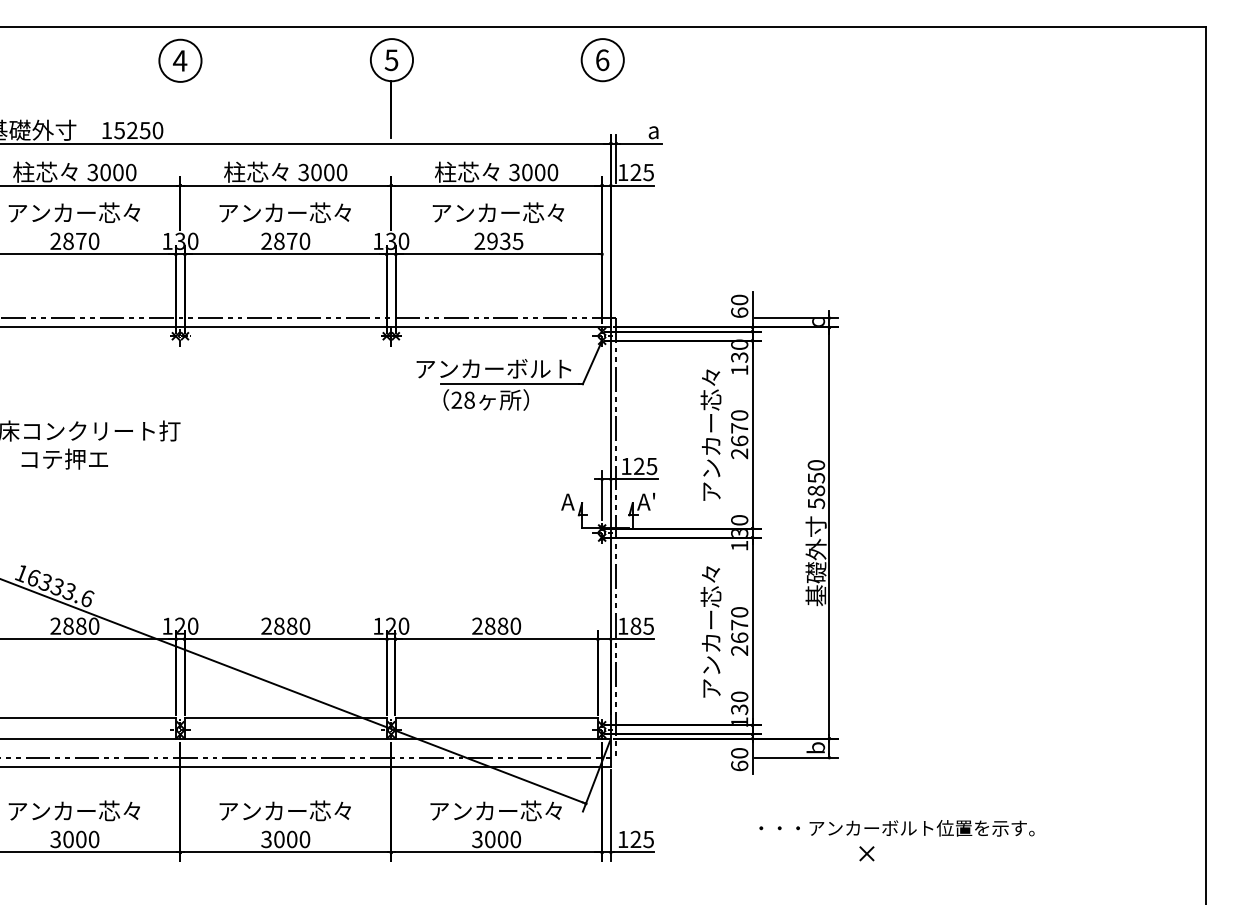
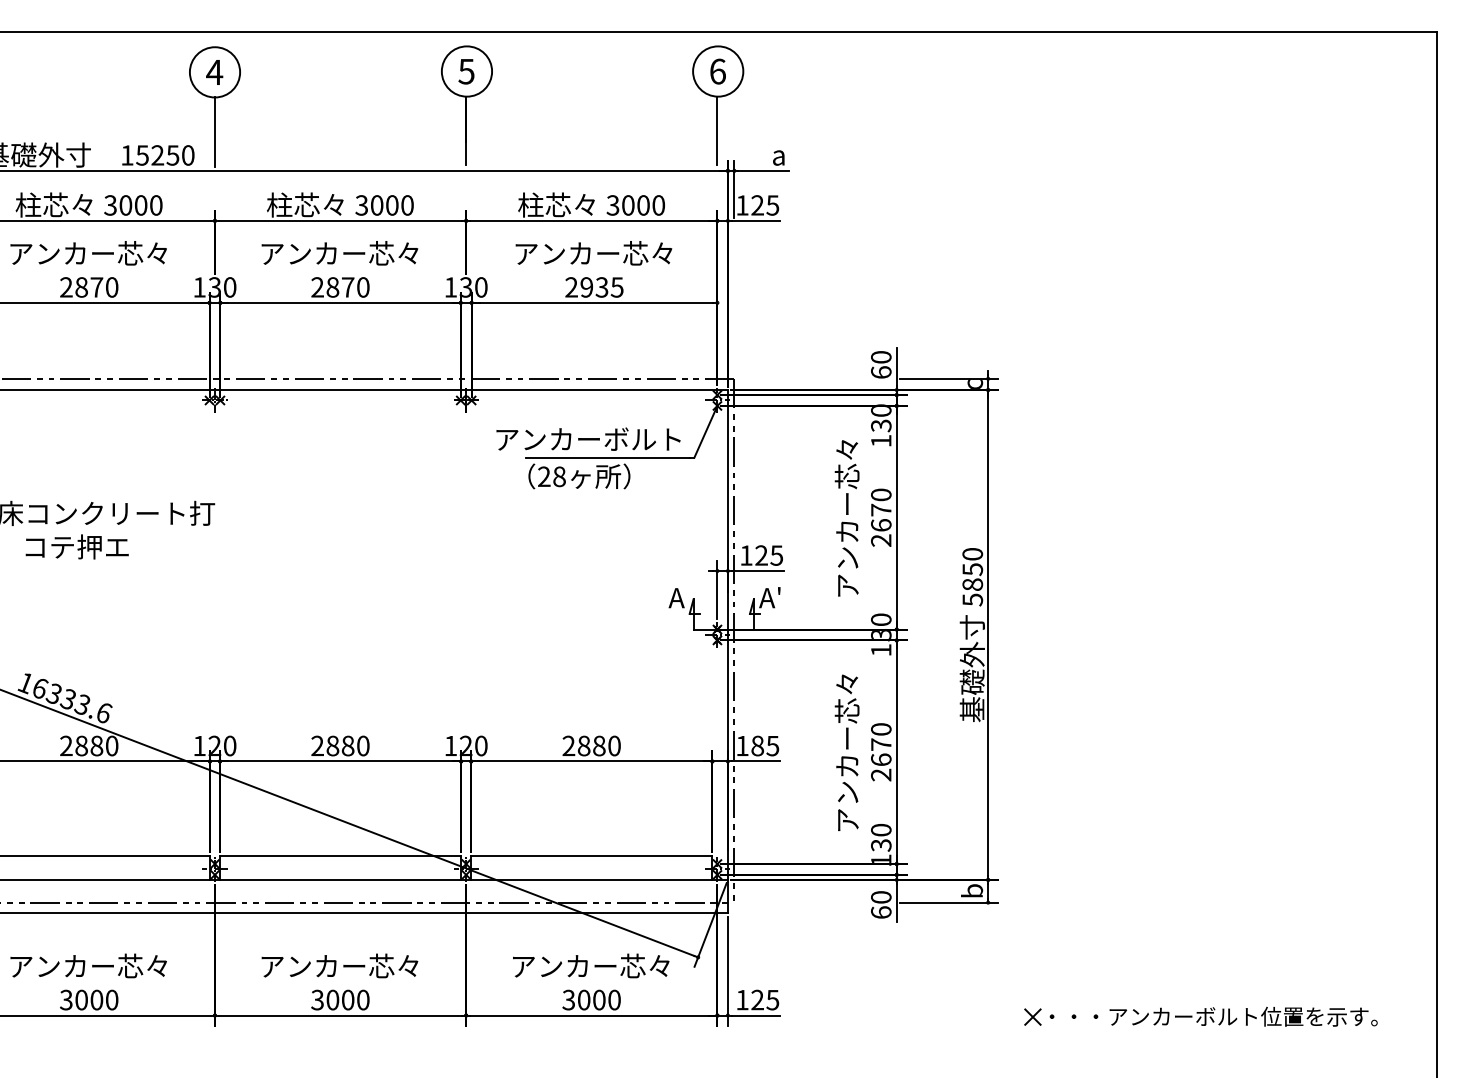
line: (602, 109) -> (717, 130), added
line: (180, 110) -> (214, 131), added
text: (896, 828) -> (1213, 1016), moved

